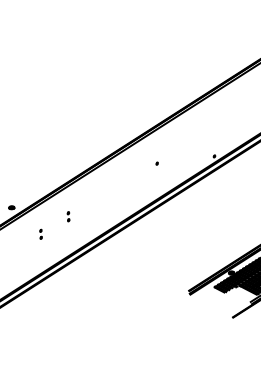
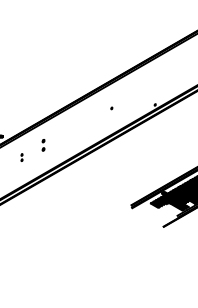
part: (67, 216) -> (42, 145), size x1.6

